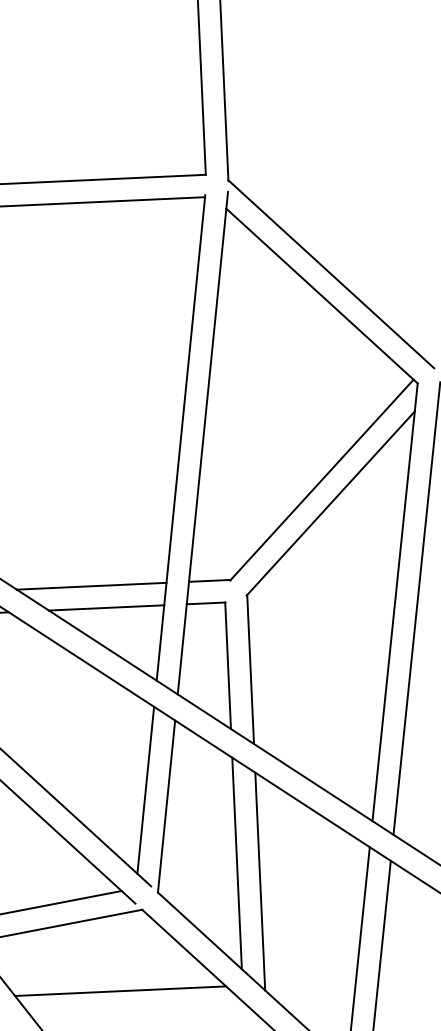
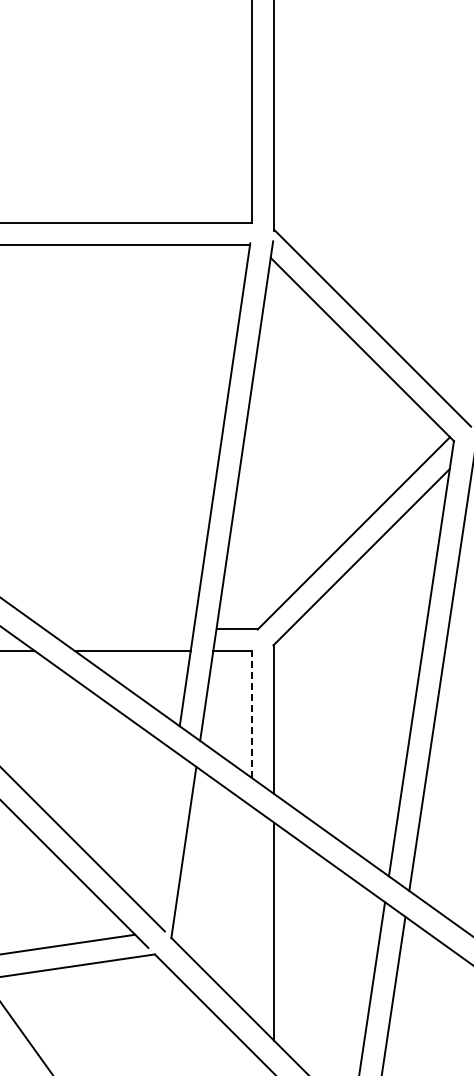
line: (91, 585) -> (118, 628), removed
line: (227, 665) -> (251, 714), solid -> dashed
line: (145, 790) -> (163, 835), removed
line: (236, 863) -> (251, 912), removed
line: (120, 990) -> (129, 1034), removed

